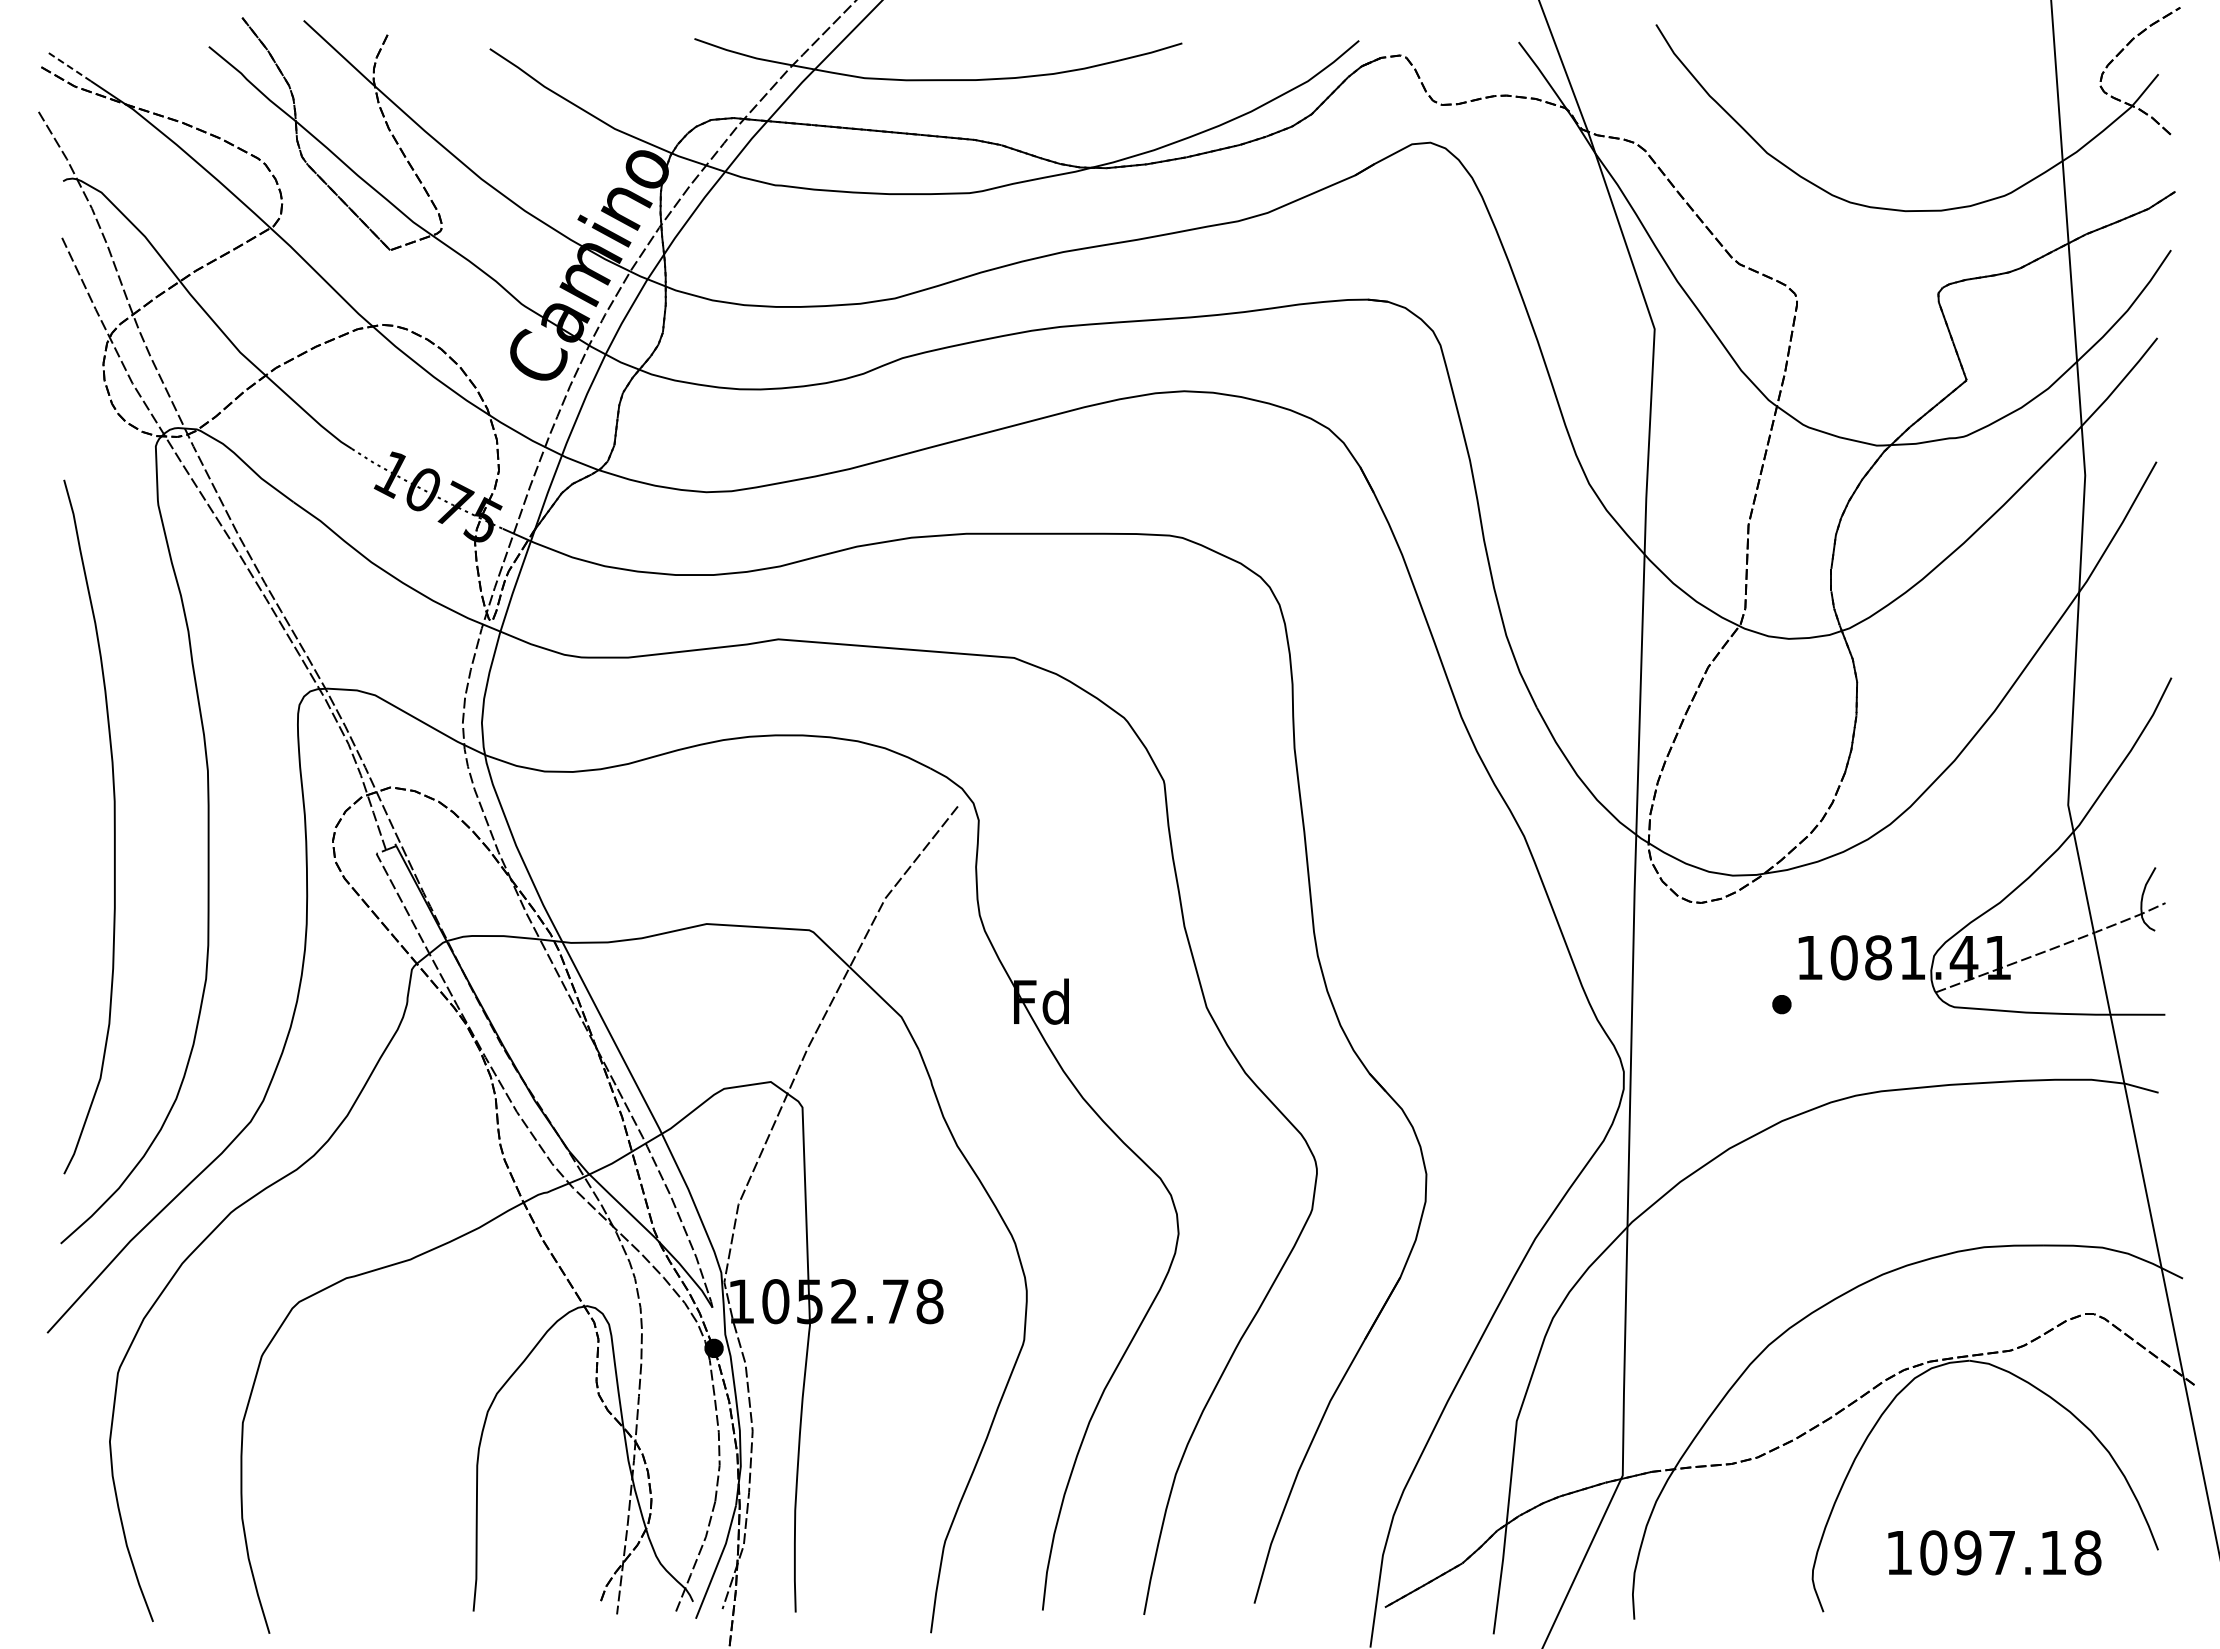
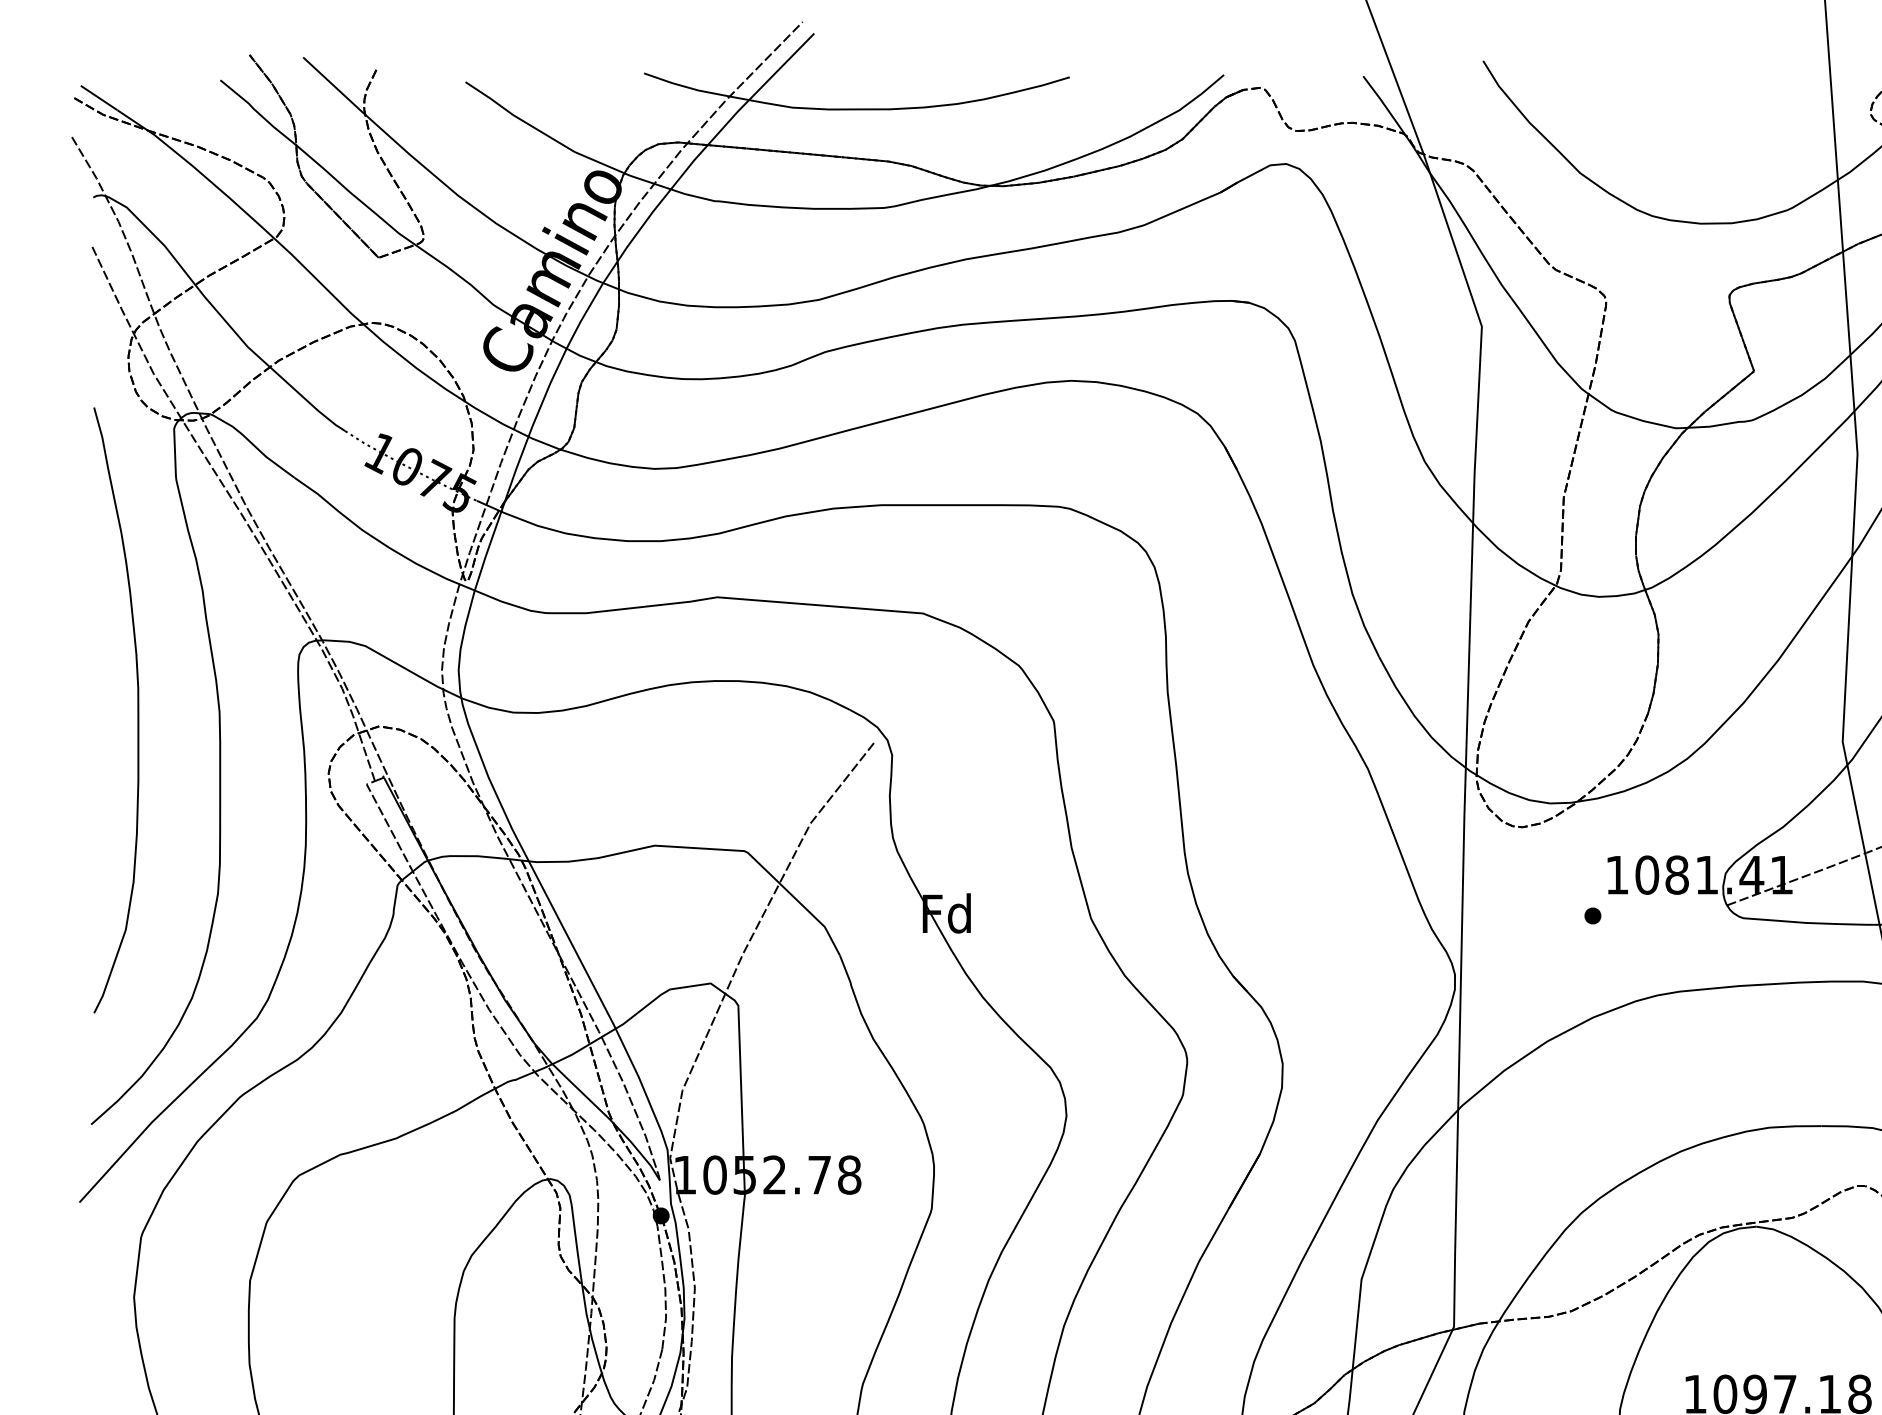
line: (70, 67) -> (99, 98), dashed -> solid
curve: (113, 826) -> (137, 709), moved

